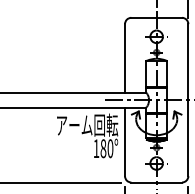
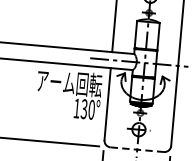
text: (103, 148) -> (84, 109), 180° -> 130°
line: (157, 182) -> (138, 149), solid -> dashed

